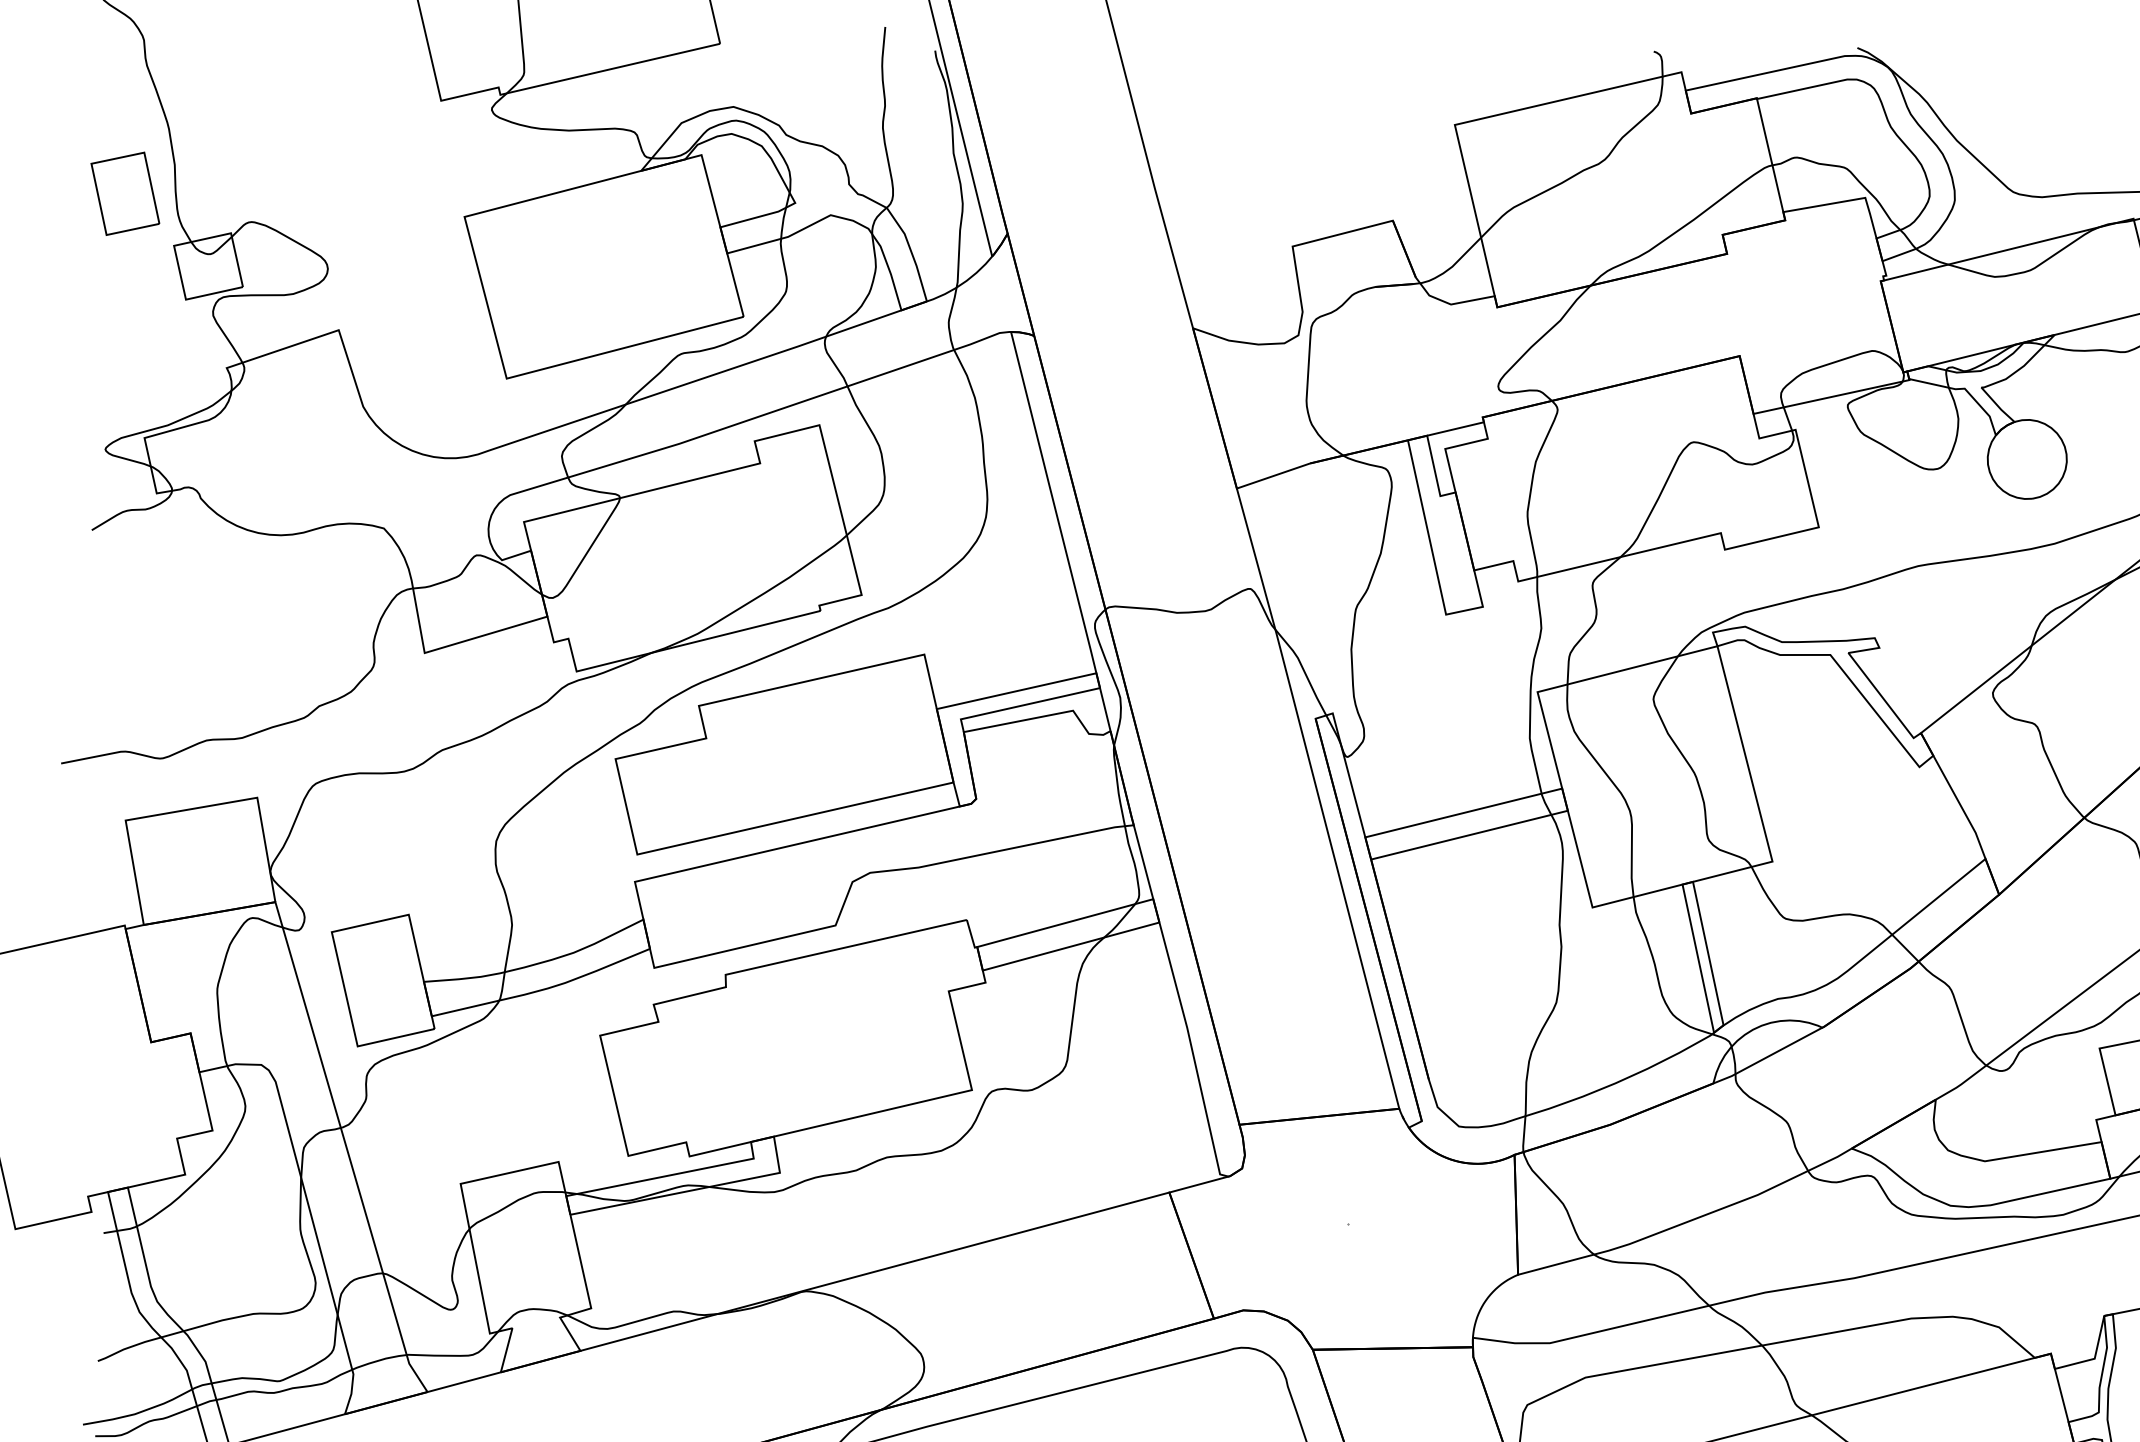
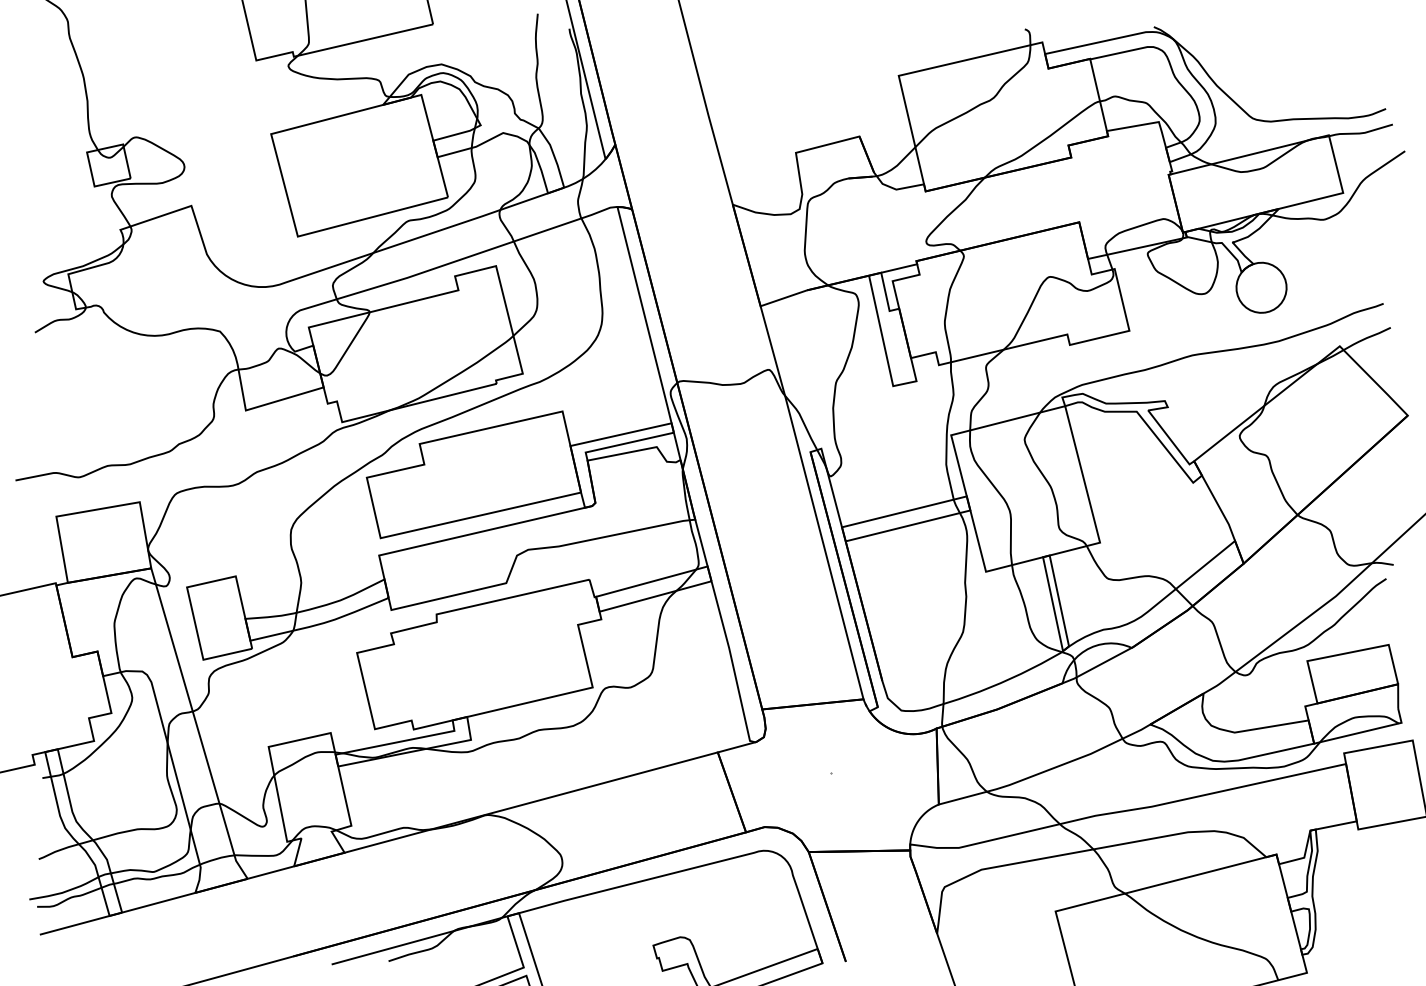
part: (124, 193) -> (55, 119), removed

